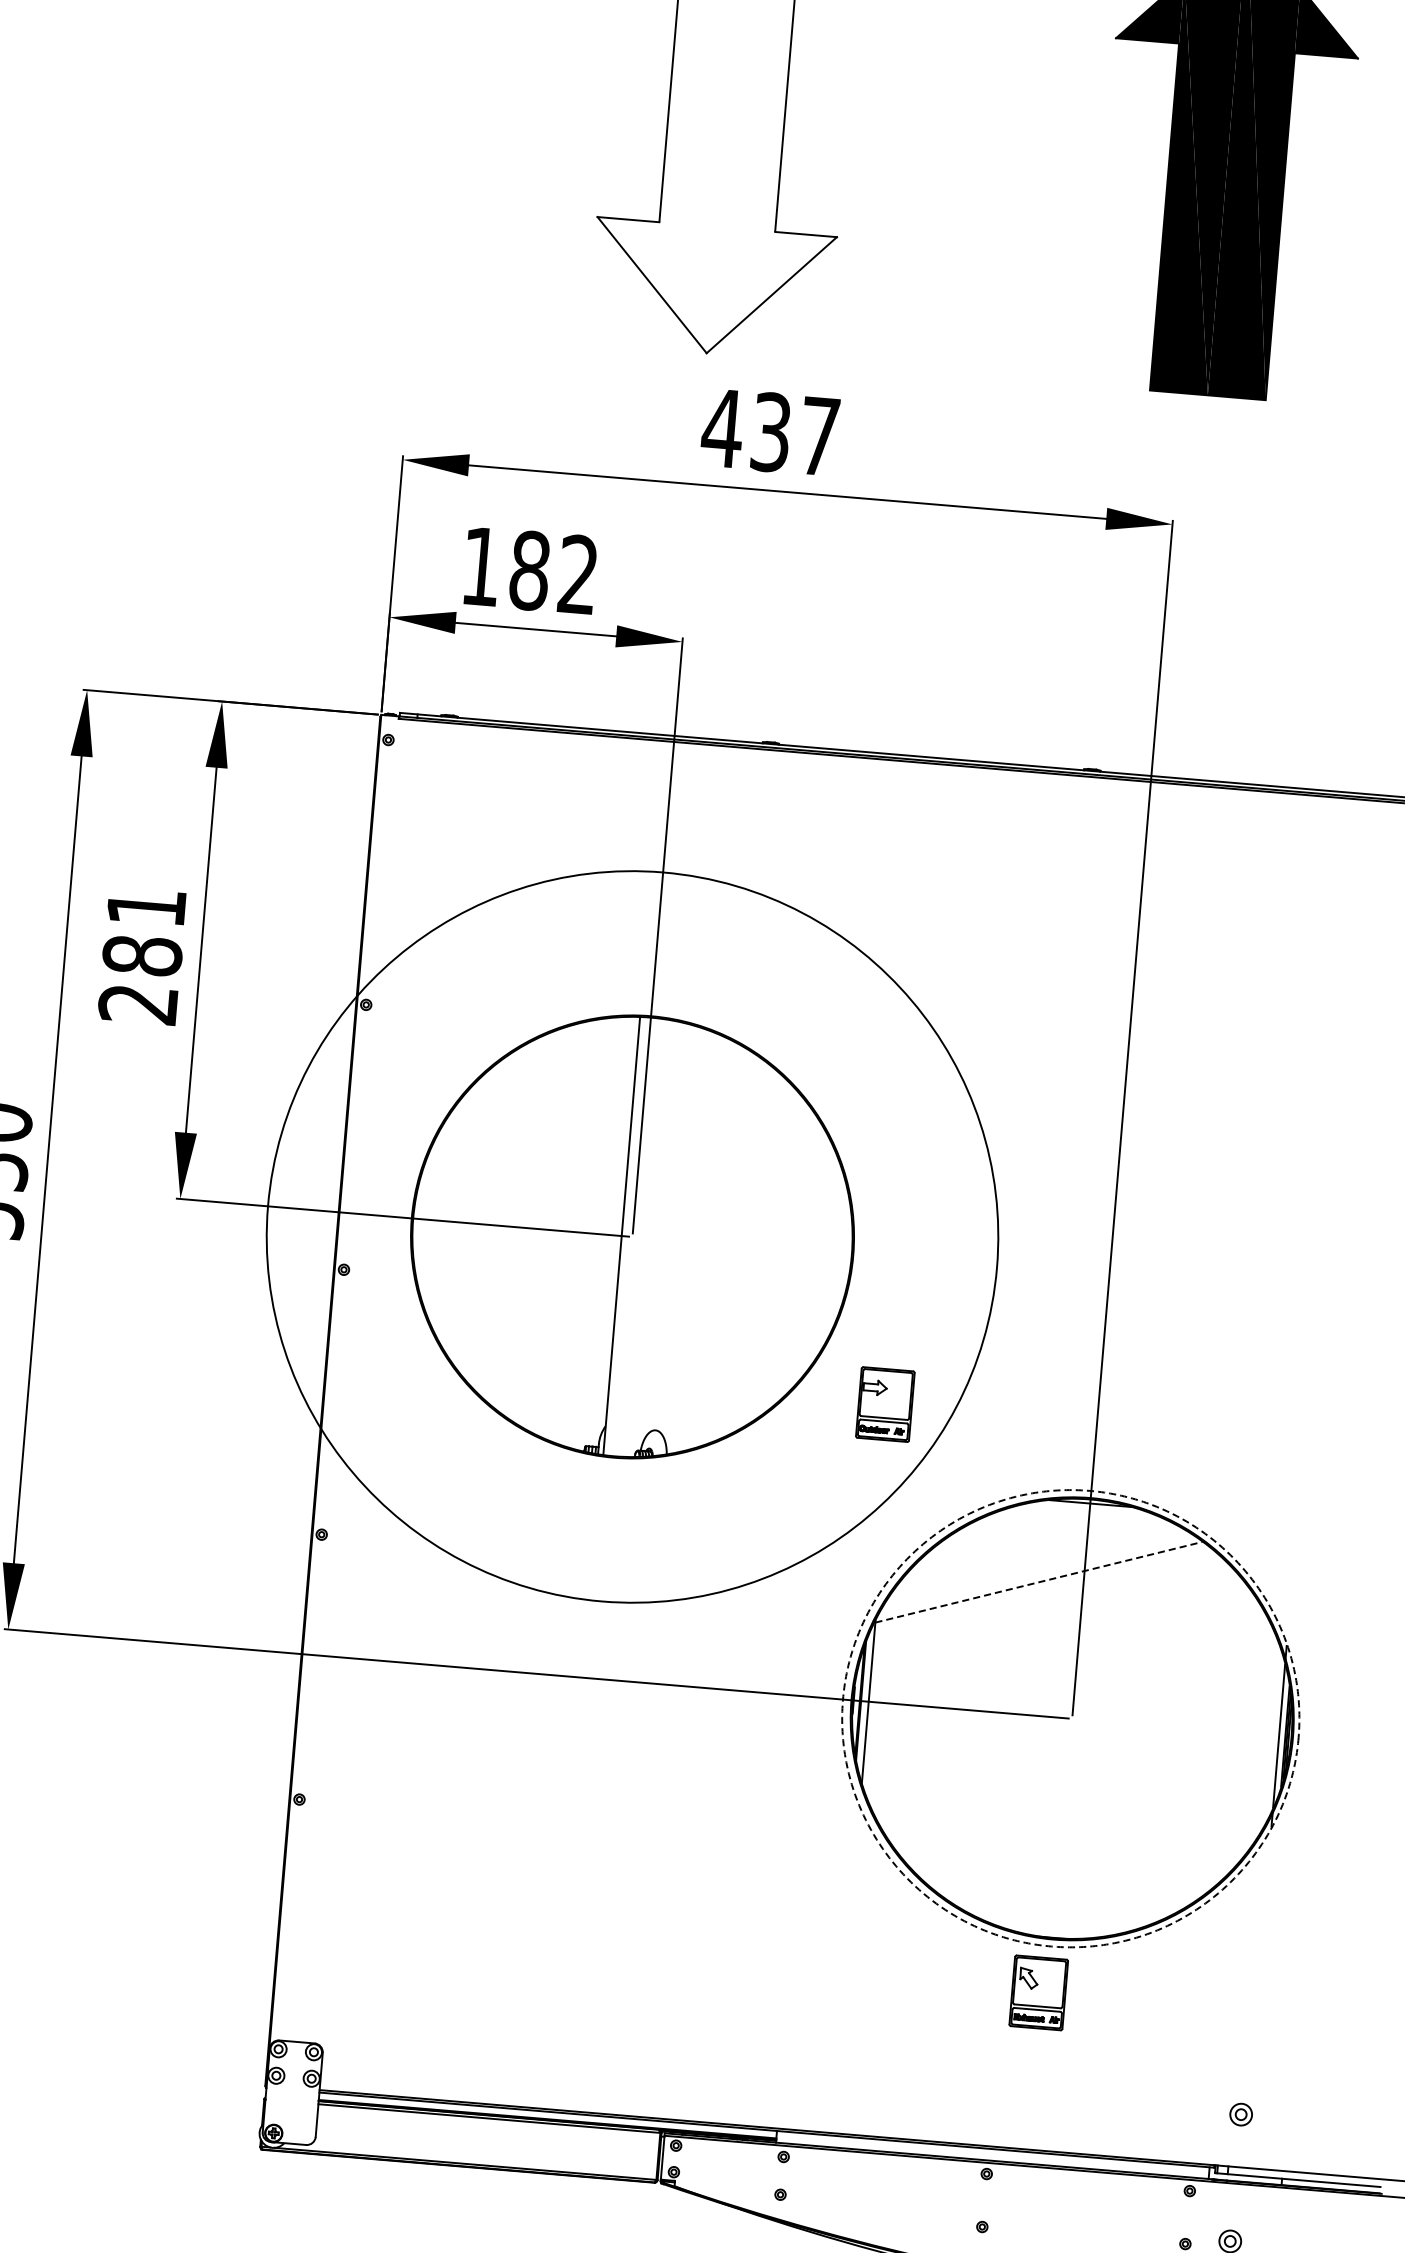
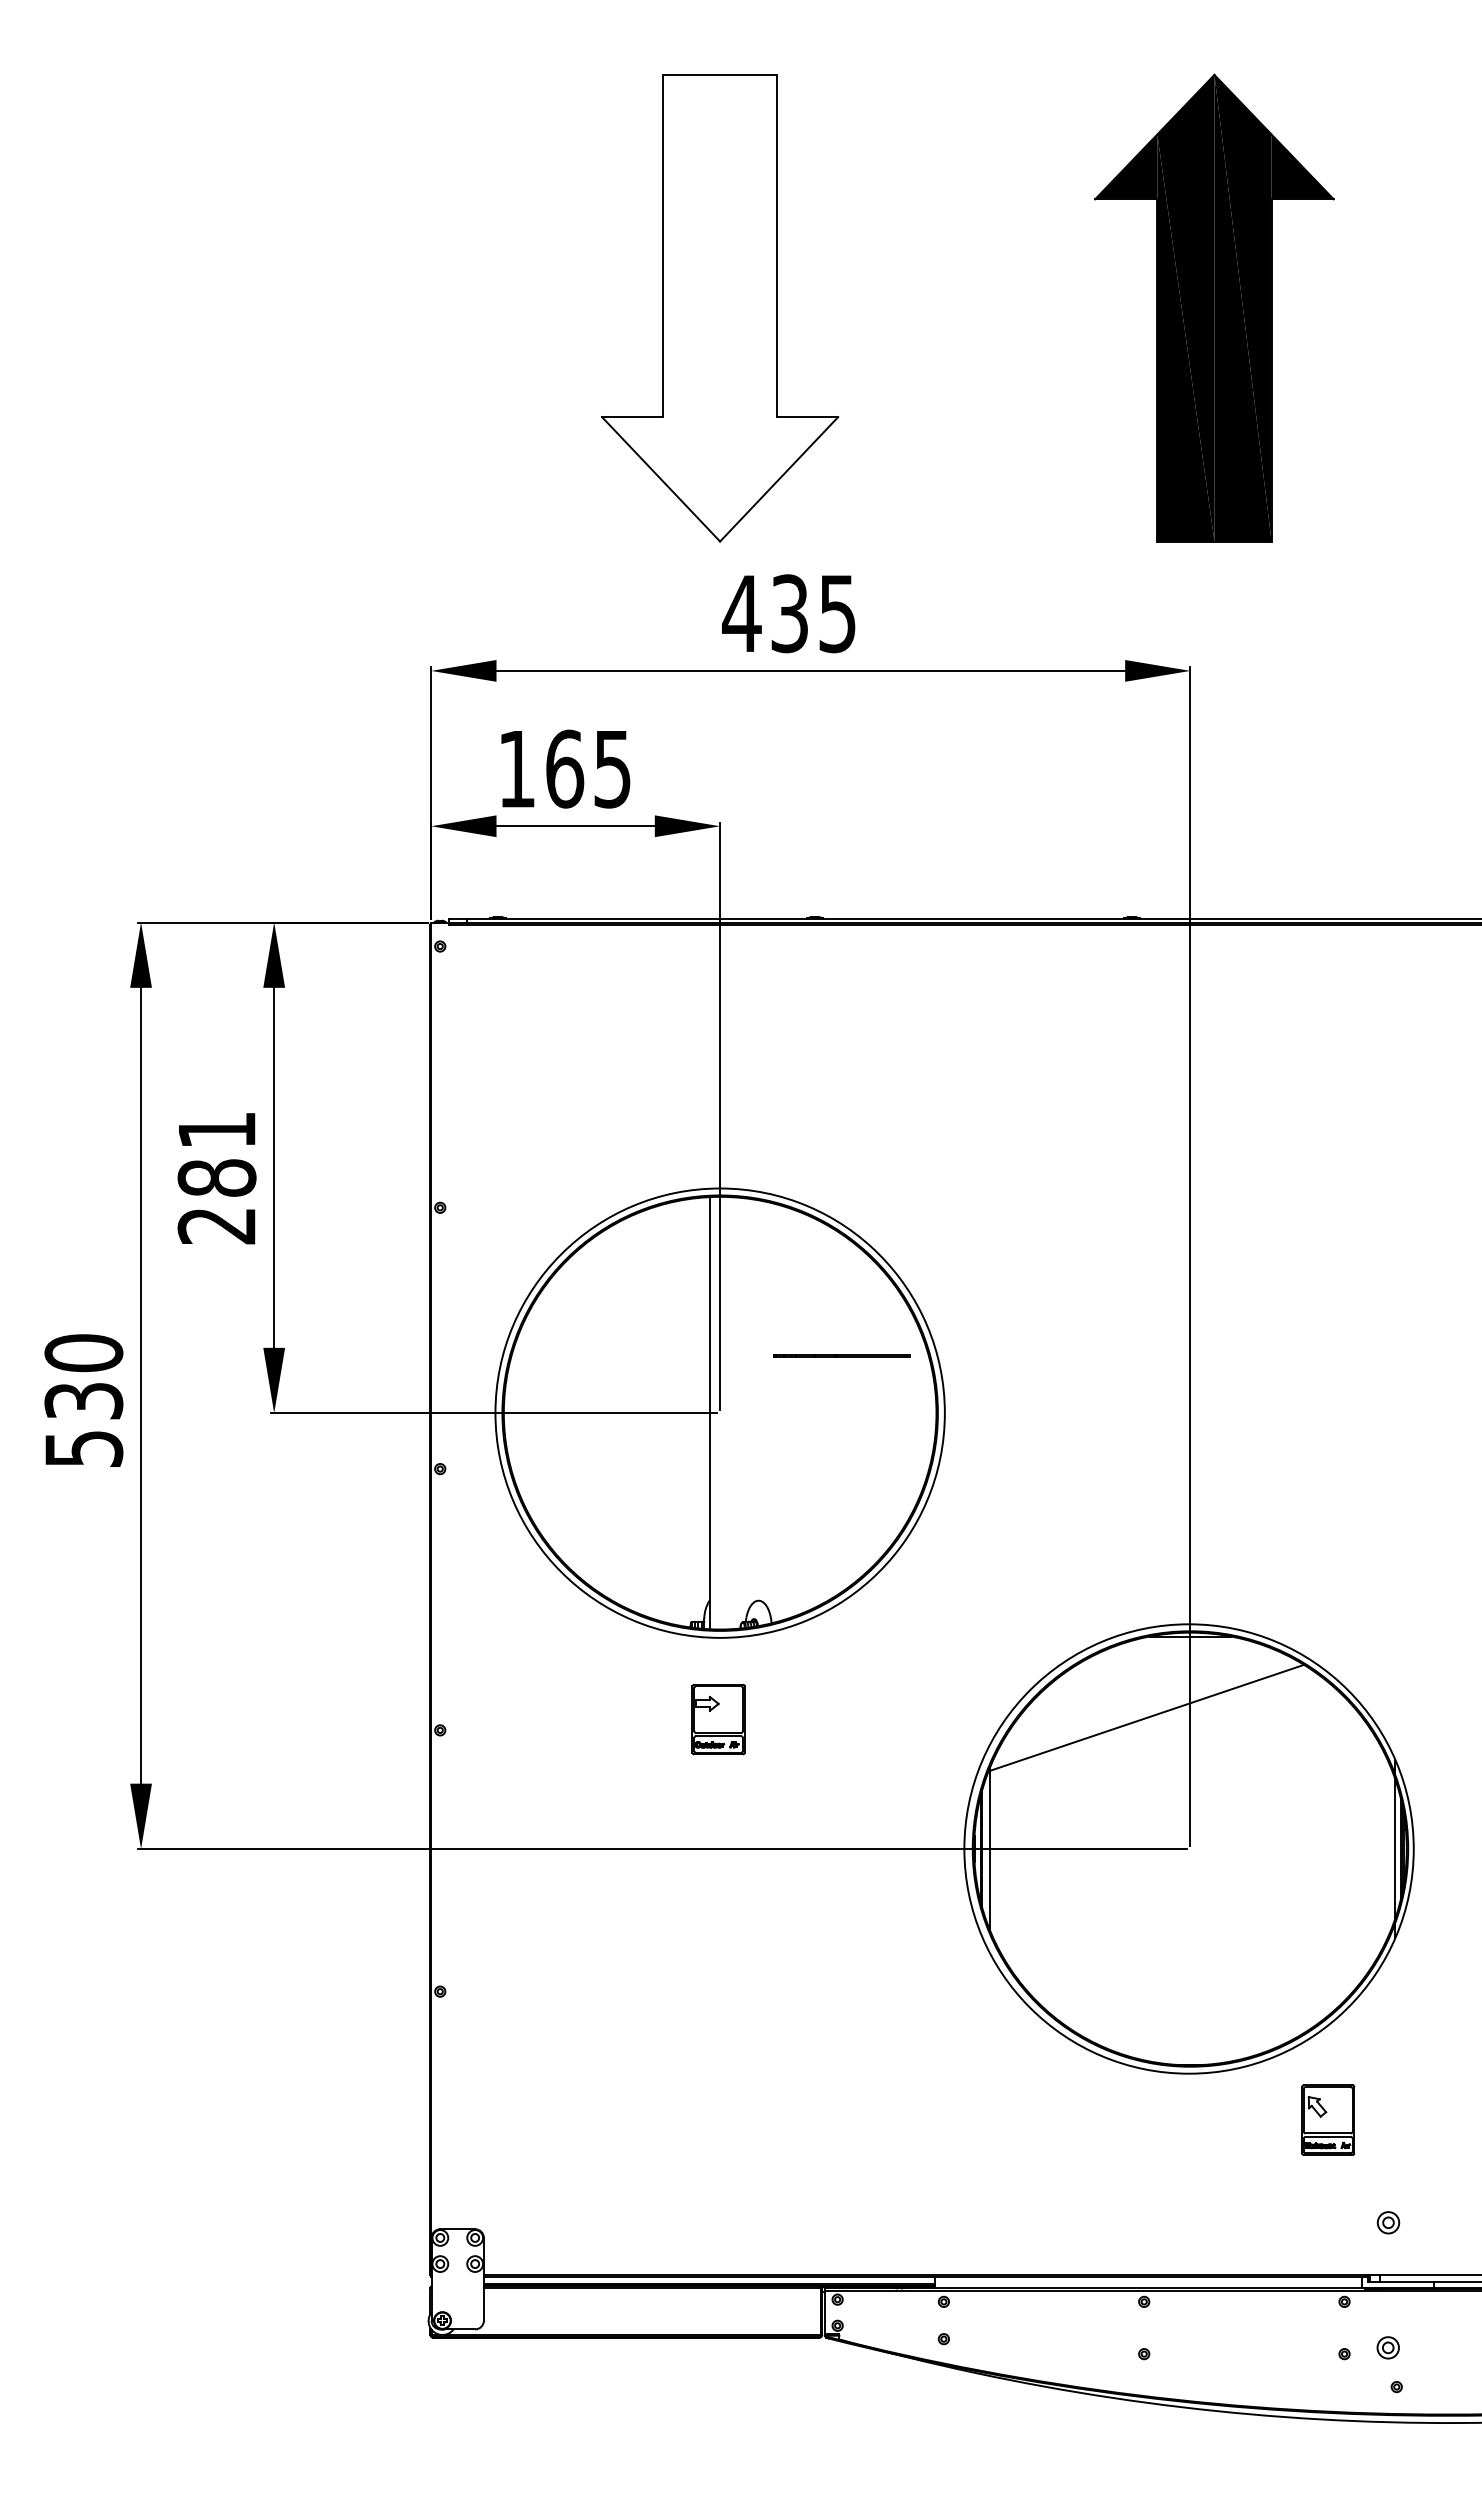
text: (819, 437) -> (837, 614), 437 -> 435
text: (553, 572) -> (588, 768), 182 -> 165
line: (760, 1188) -> (841, 1355), added
circle: (631, 1236) -> (719, 1412), size x0.62
part: (885, 1404) -> (718, 1719), moved
line: (1038, 1582) -> (1146, 1718), dashed -> solid
circle: (1070, 1718) -> (1188, 1848), dashed -> solid
part: (1039, 1992) -> (1328, 2119), moved

